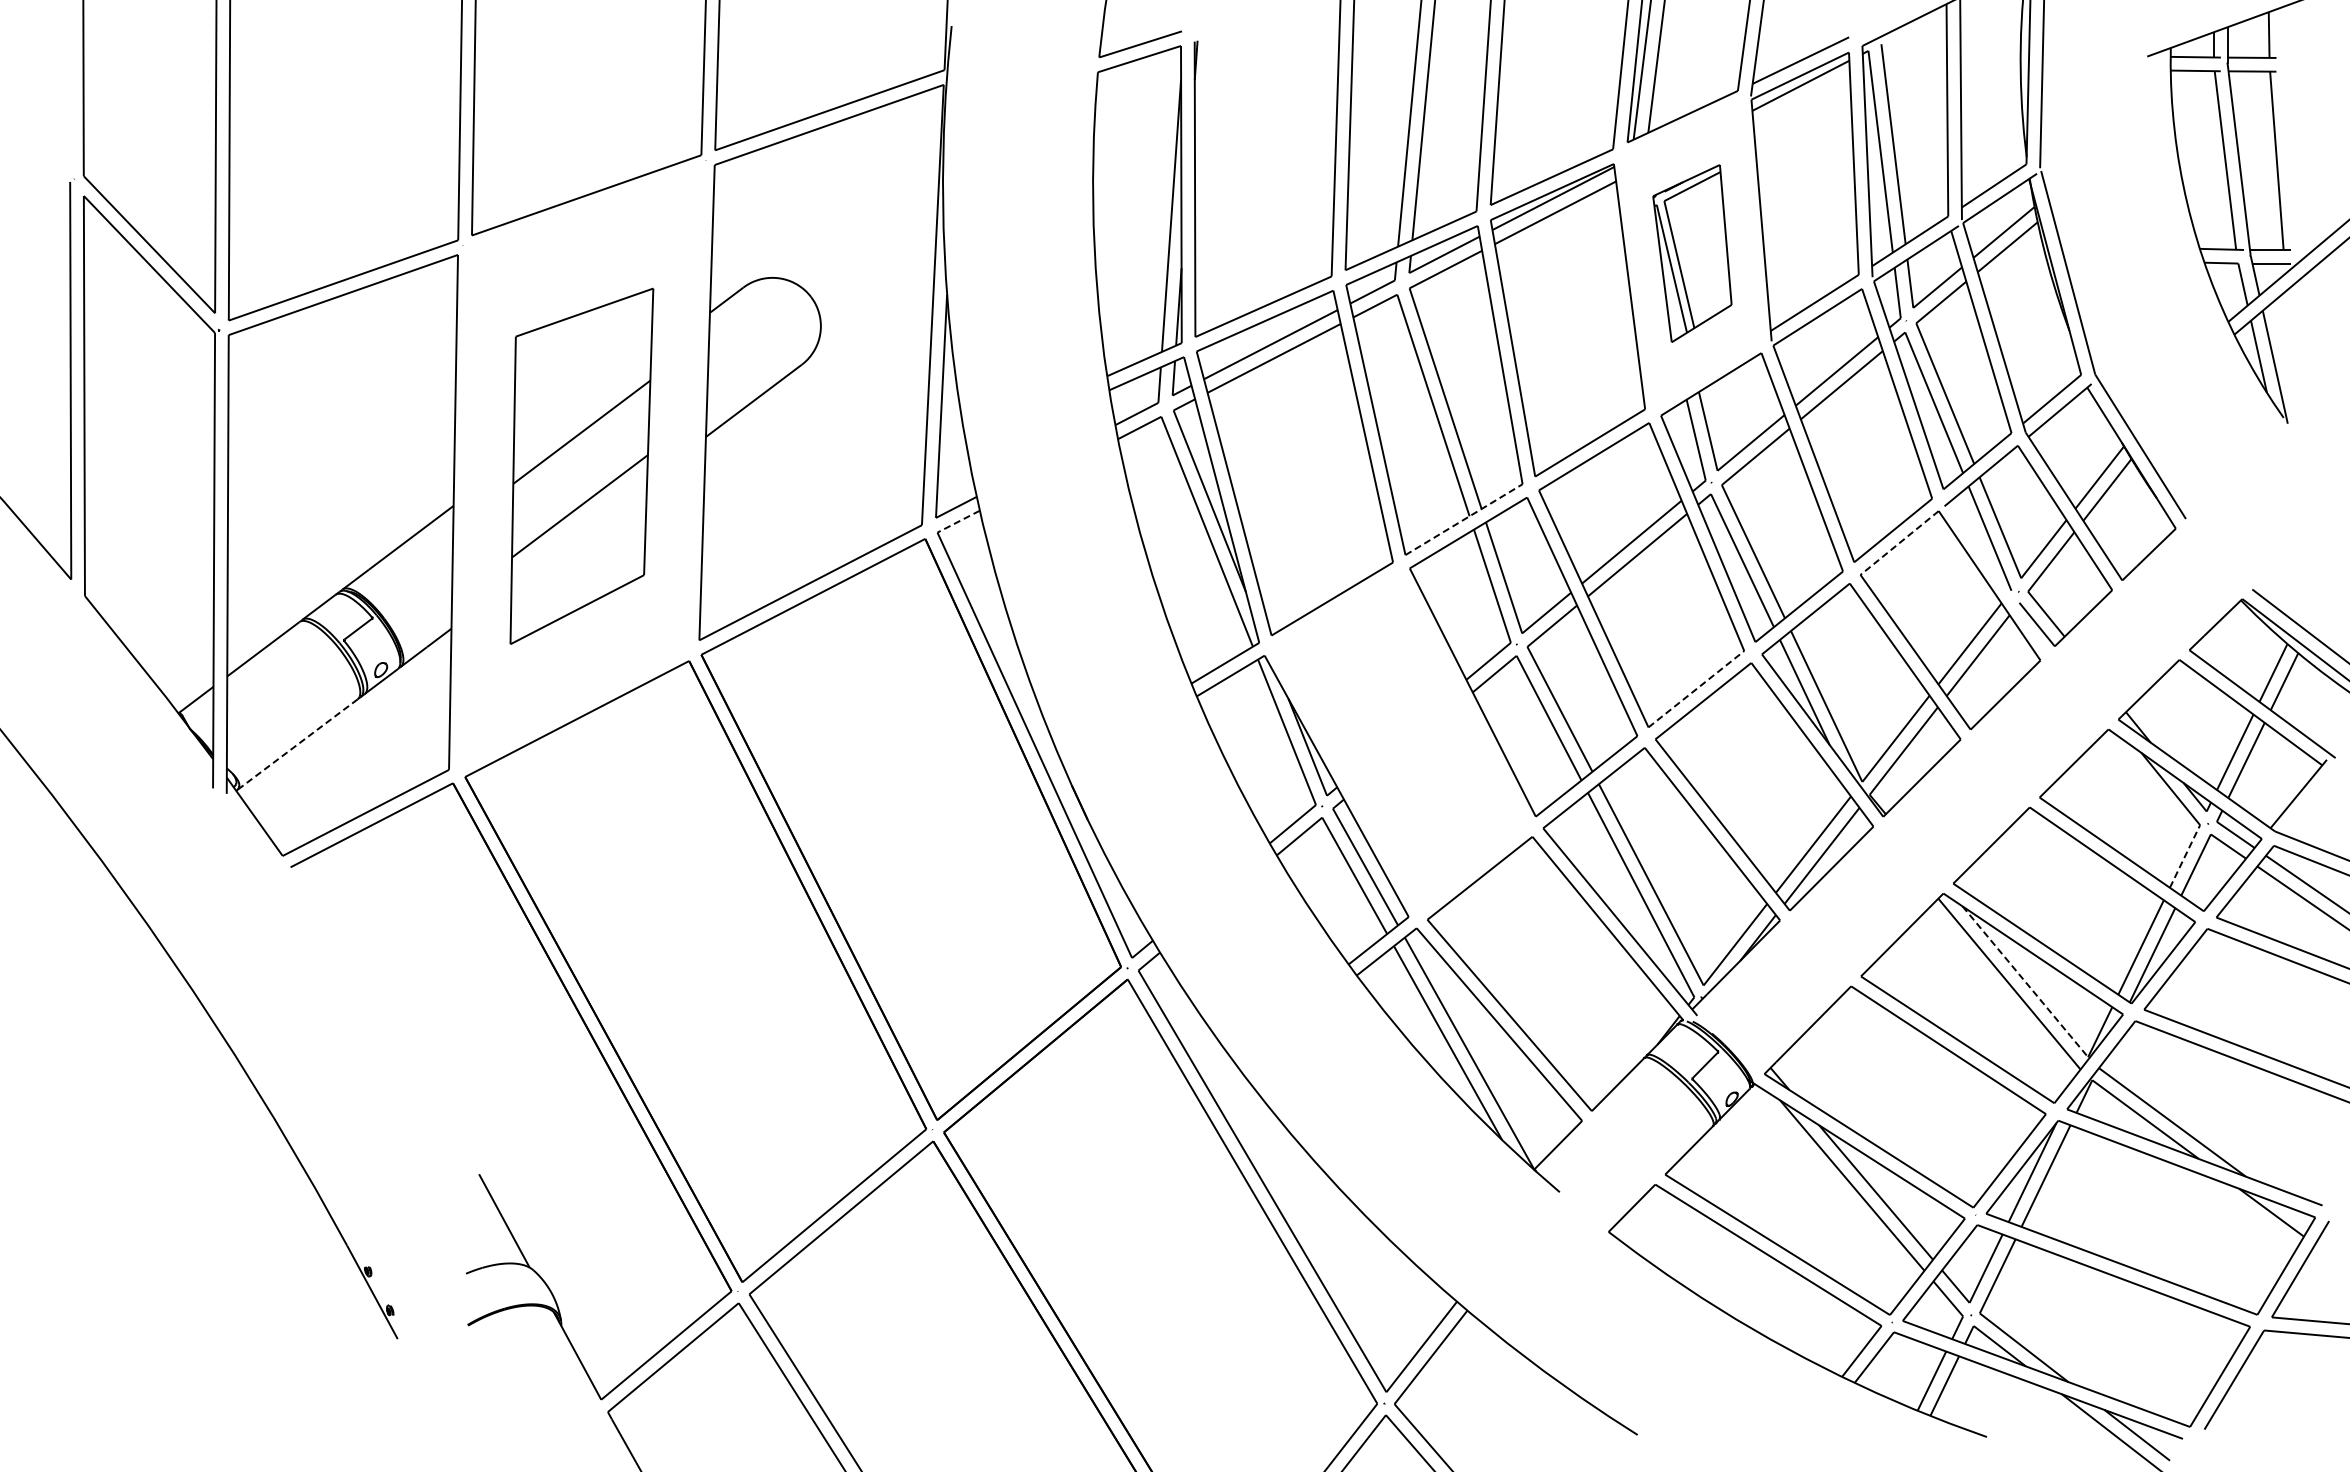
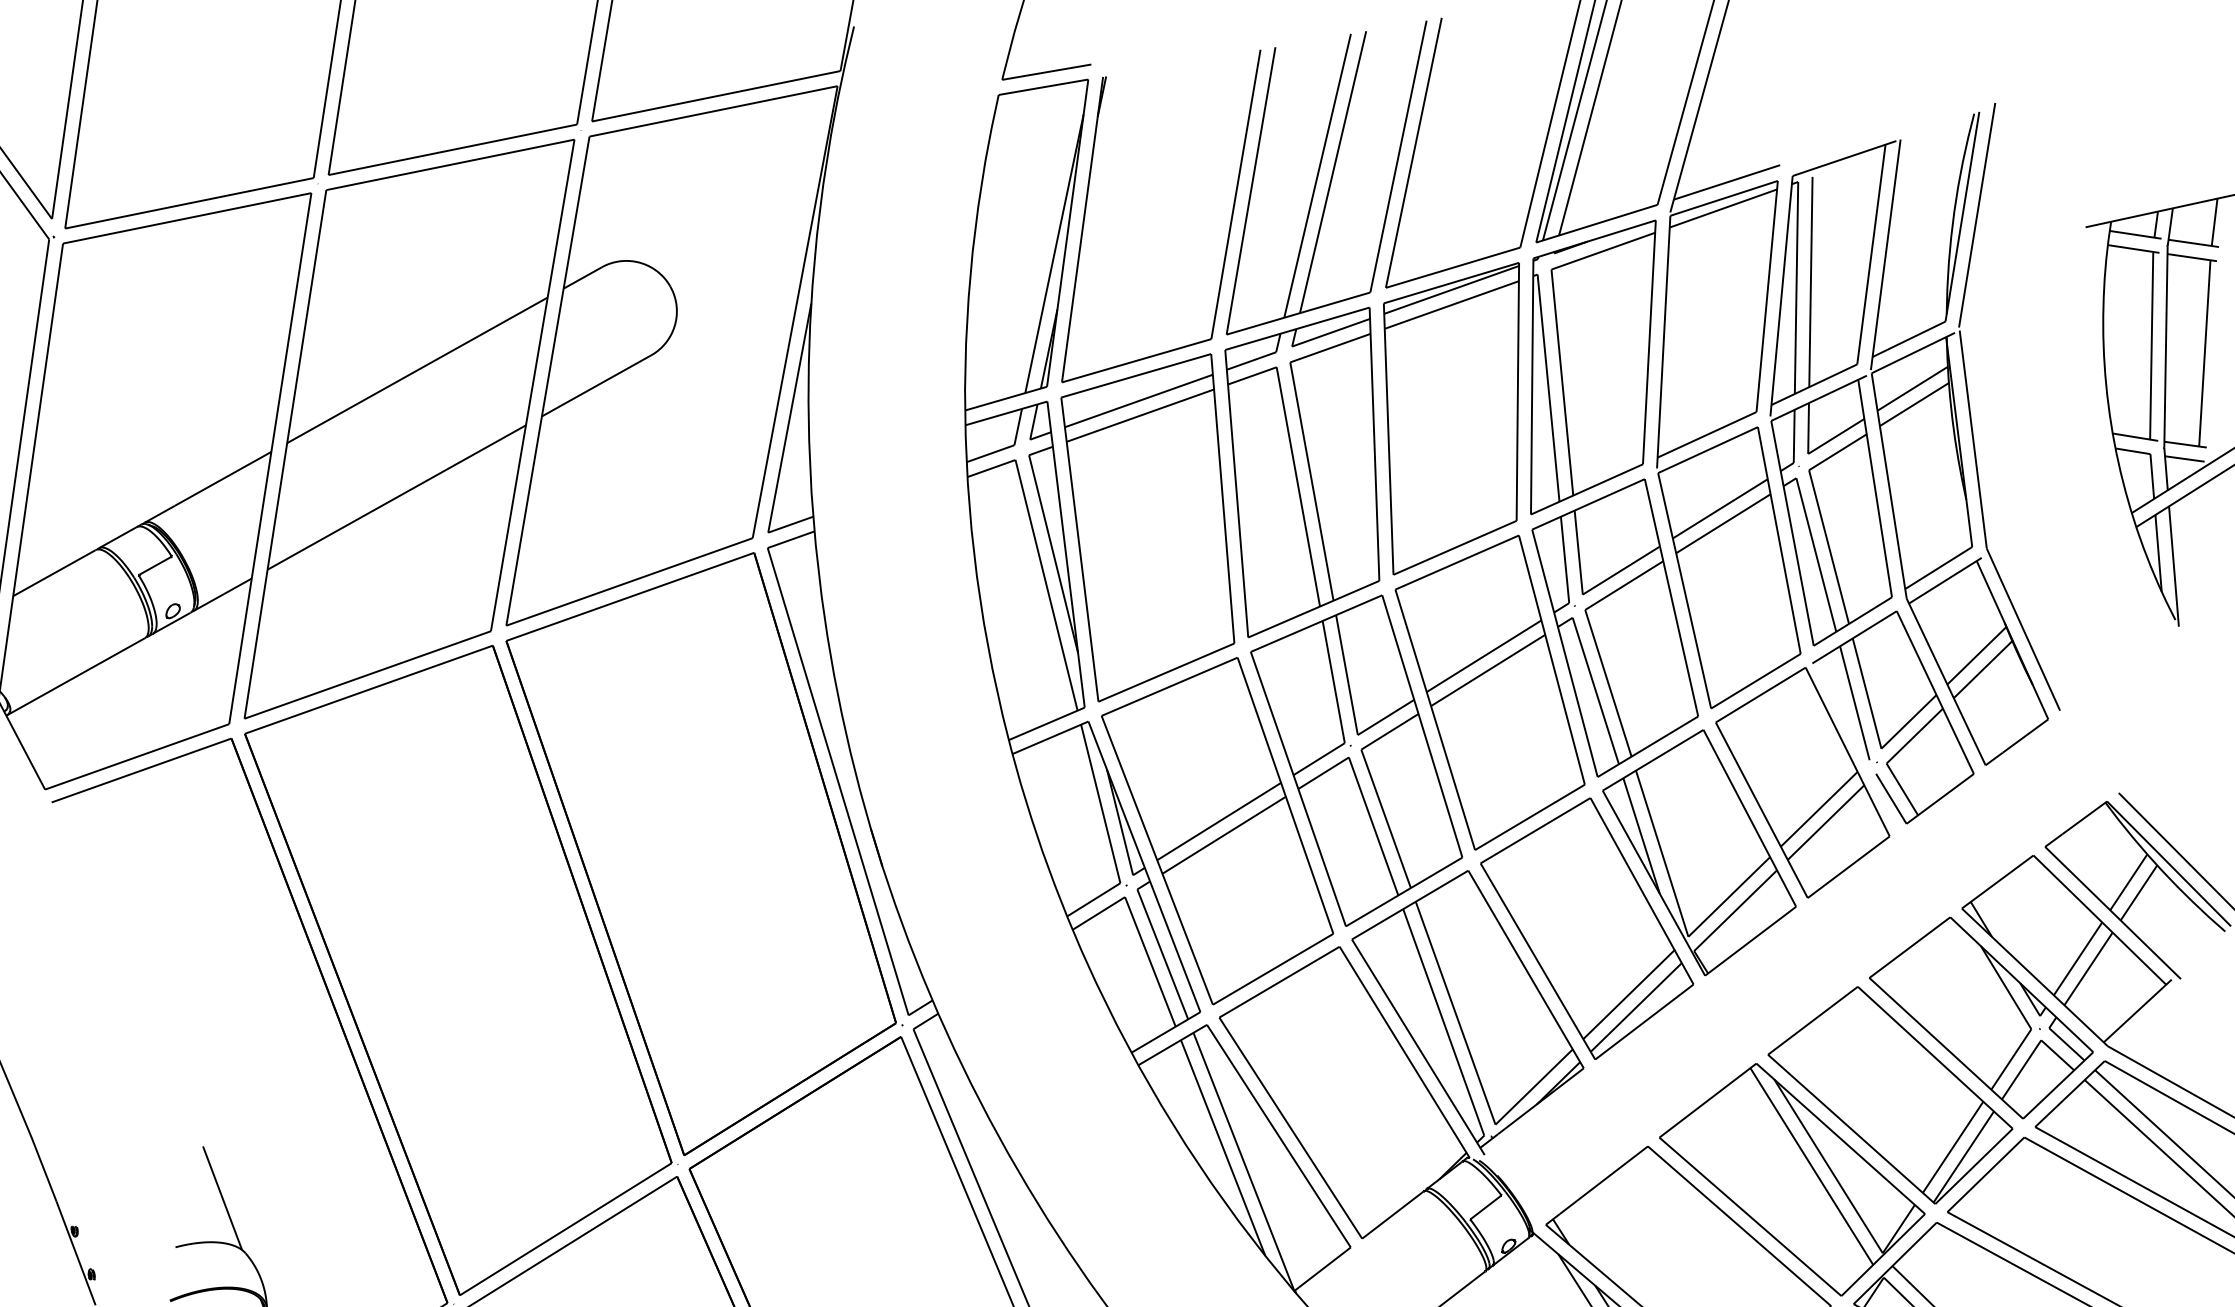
part: (1692, 253) -> (1587, 366), size x1.67
part: (581, 466) -> (409, 429), size x1.67
line: (1464, 519) -> (1314, 609), dashed -> solid
line: (958, 521) -> (791, 539), dashed -> solid
line: (1899, 543) -> (1760, 695), dashed -> solid
line: (1696, 688) -> (1530, 816), dashed -> solid
part: (1400, 741) -> (1216, 829), added
line: (297, 744) -> (76, 676), dashed -> solid
line: (2185, 856) -> (2011, 1059), dashed -> solid
line: (2025, 982) -> (1828, 1167), dashed -> solid

